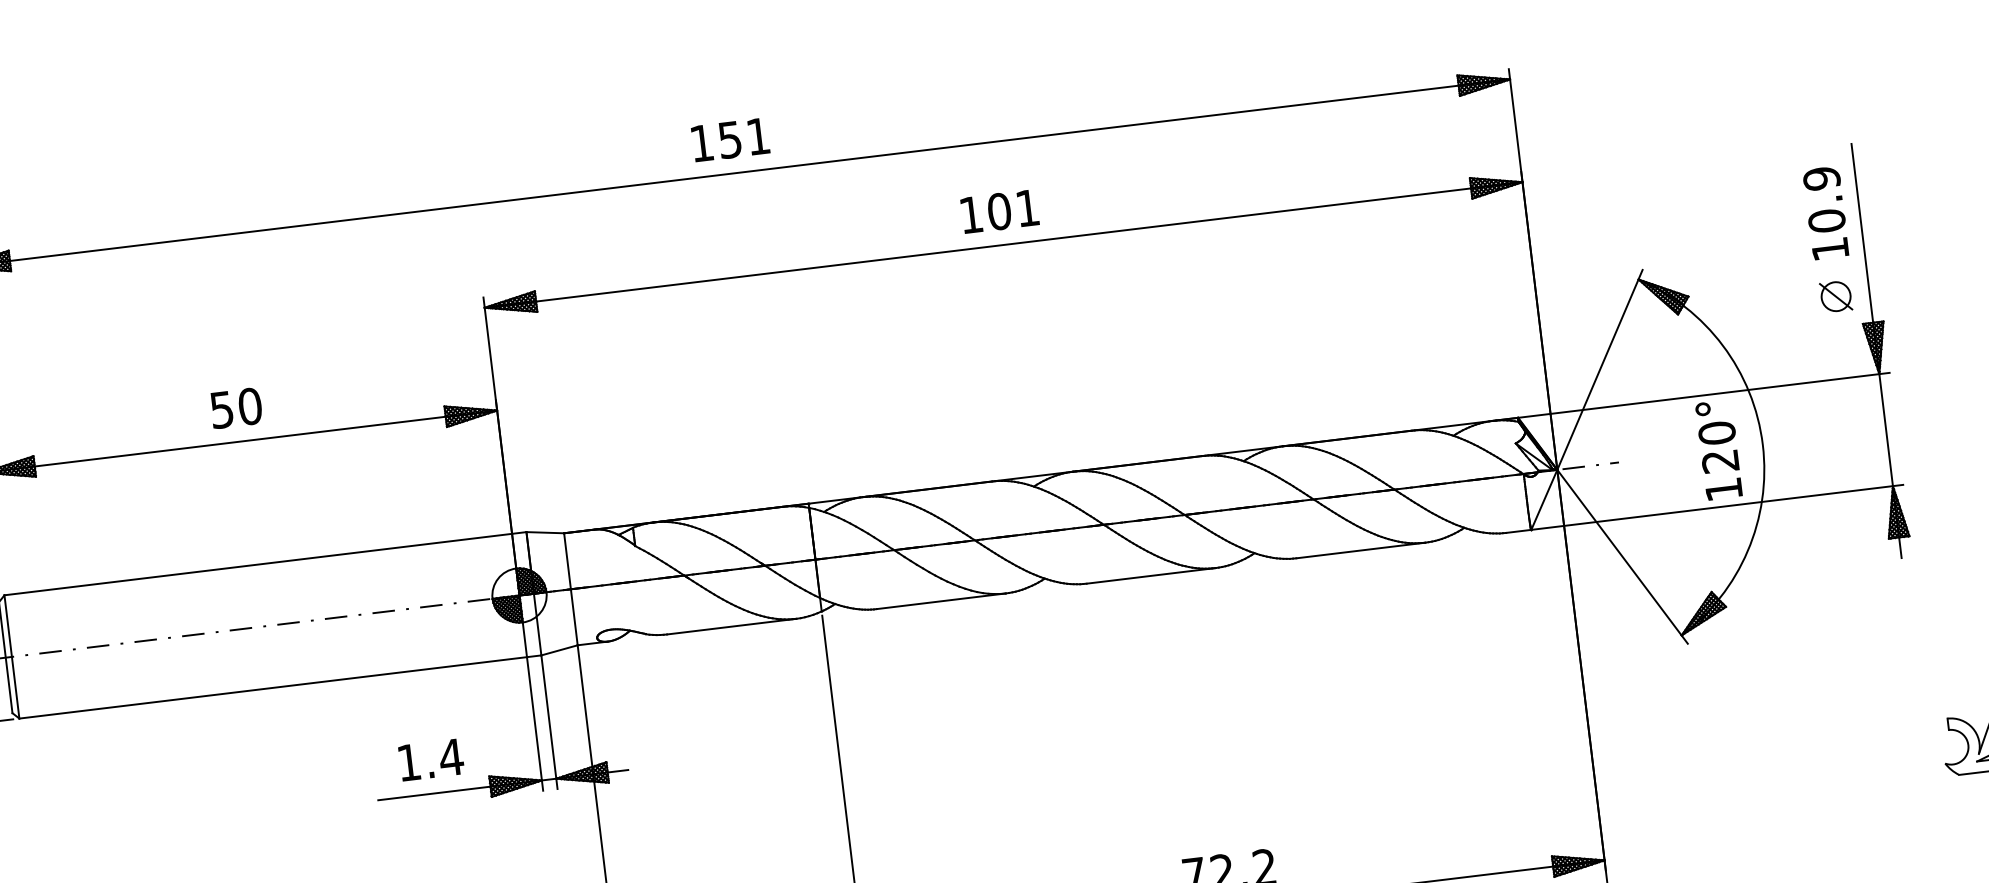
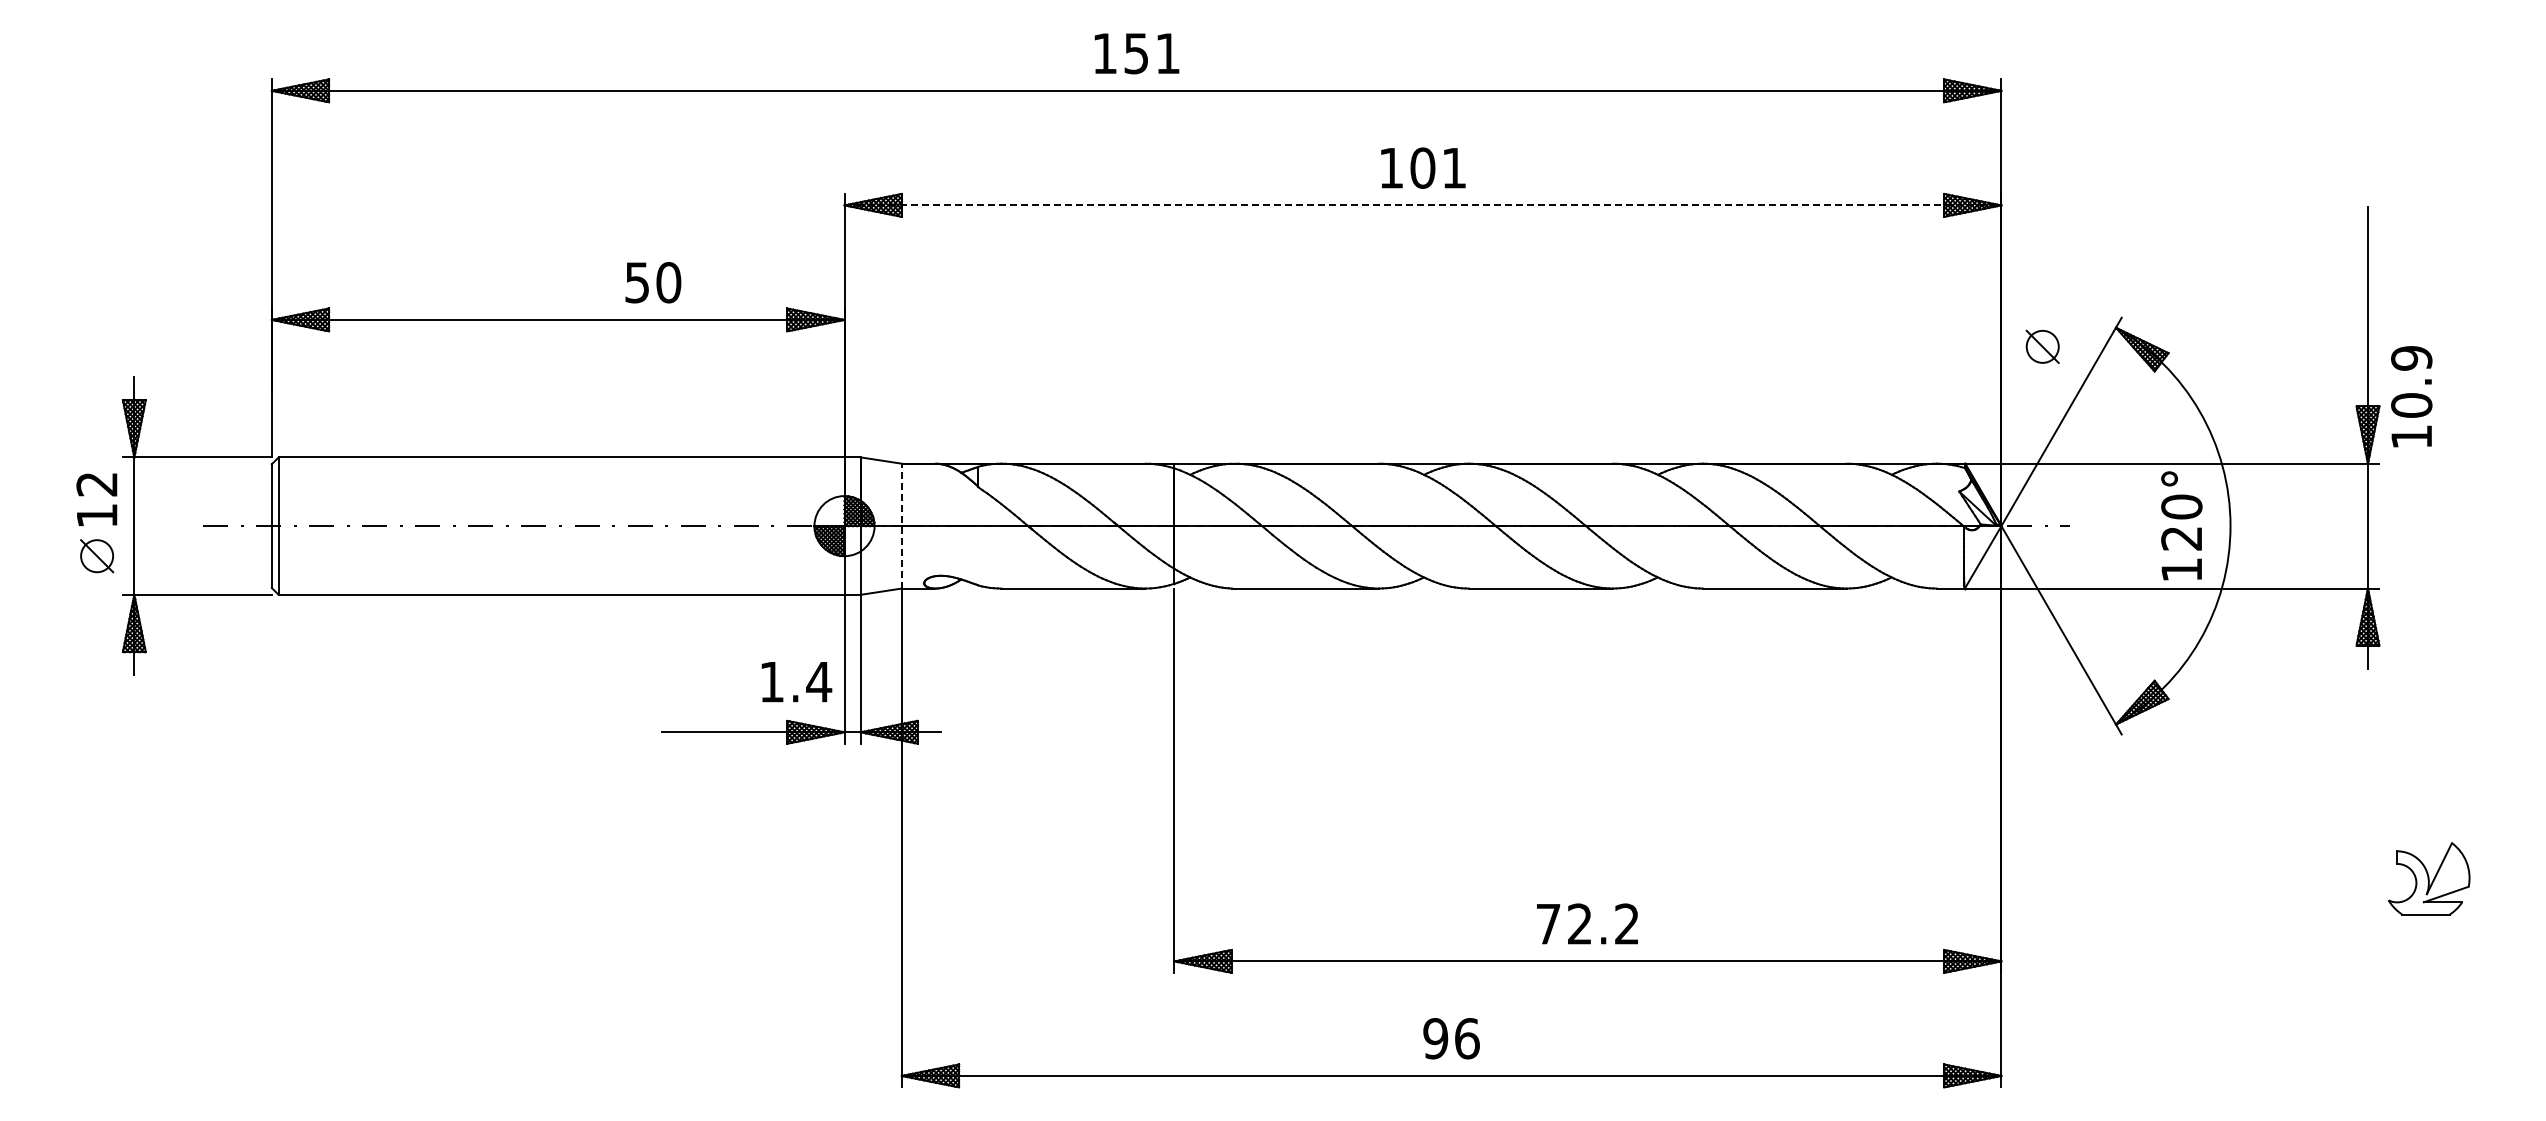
text: (1825, 212) -> (2411, 396), moved
line: (1004, 245) -> (1423, 205), solid -> dashed
part: (1835, 296) -> (2042, 346), moved
text: (236, 408) -> (653, 282), moved
line: (570, 588) -> (901, 525), solid -> dashed
text: (431, 760) -> (796, 682), moved

